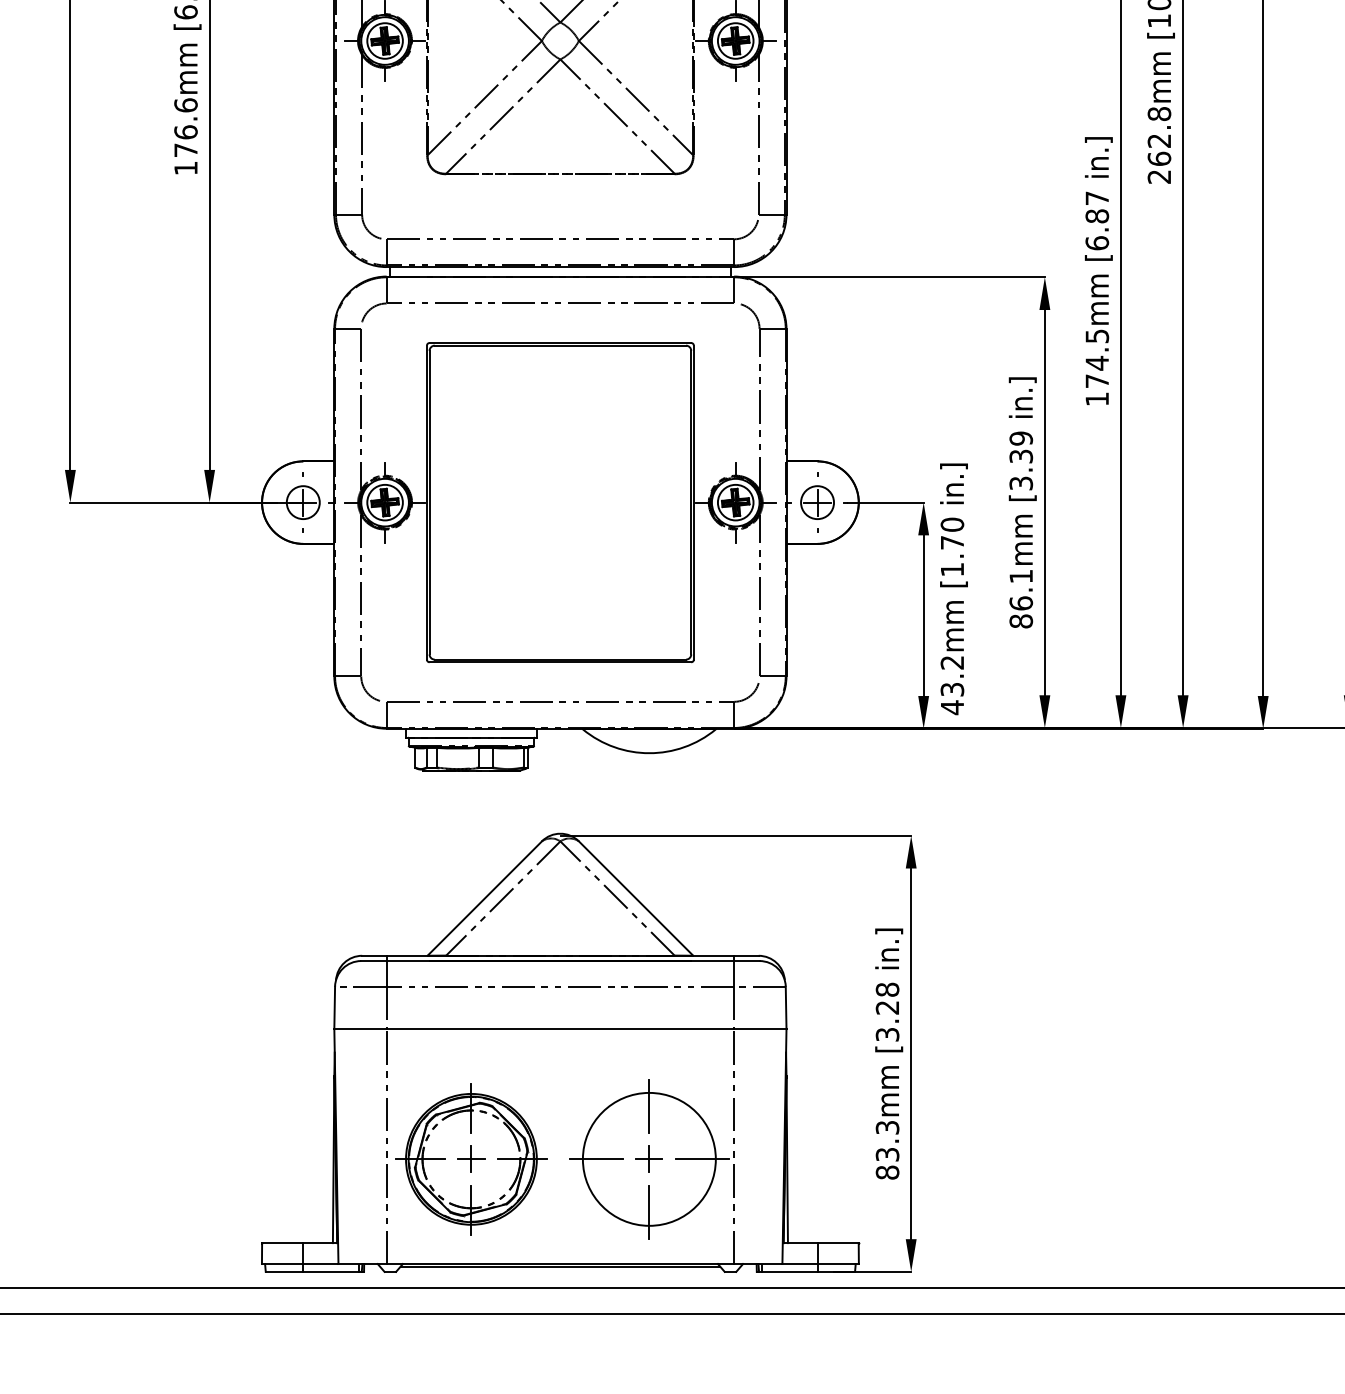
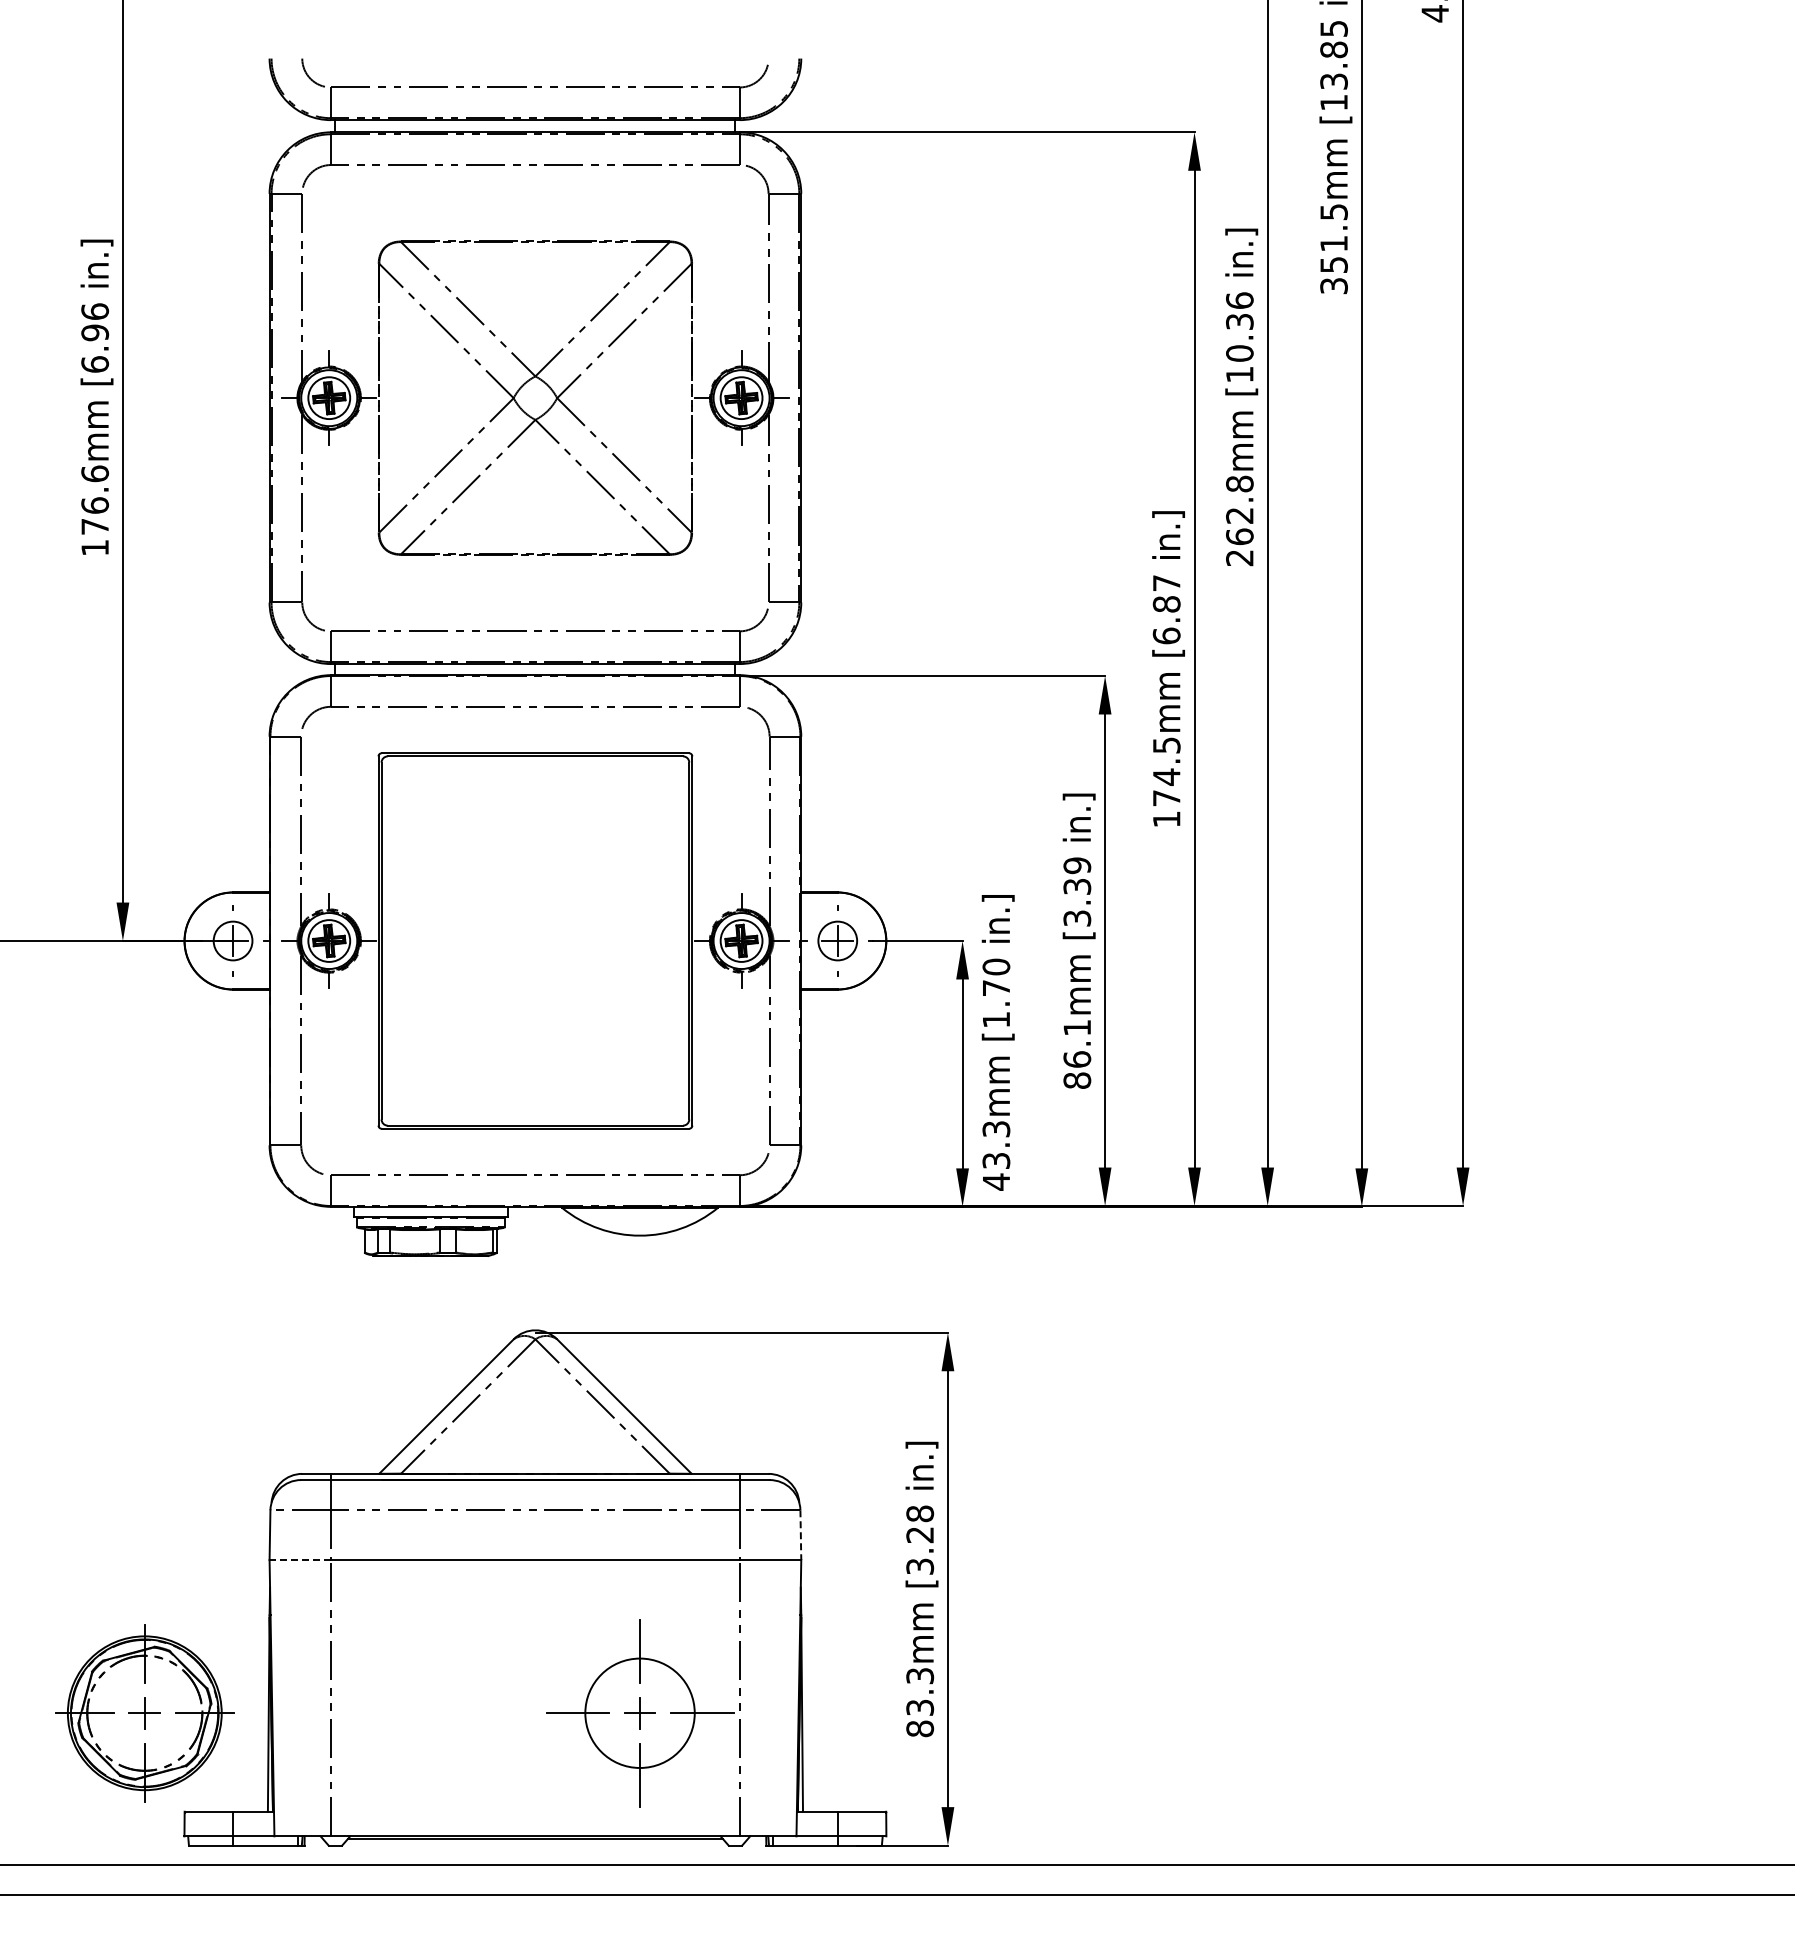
text: (952, 662) -> (996, 1129), 43.2mm -> 43.3mm
line: (785, 1008) -> (800, 1535), solid -> dashed
line: (360, 1029) -> (300, 1560), solid -> dashed
part: (471, 1159) -> (144, 1713), moved
circle: (648, 1159) -> (639, 1713), size x0.7

